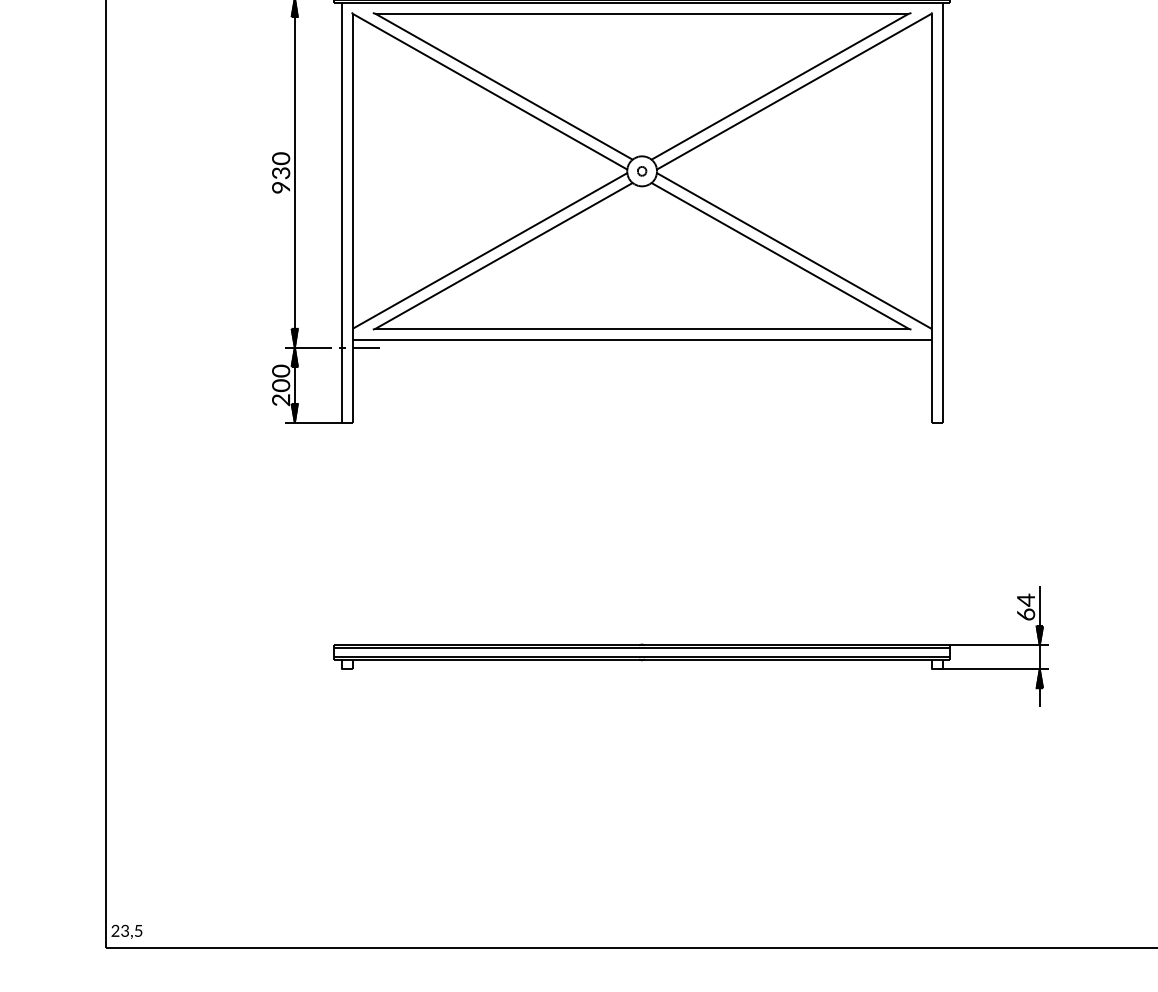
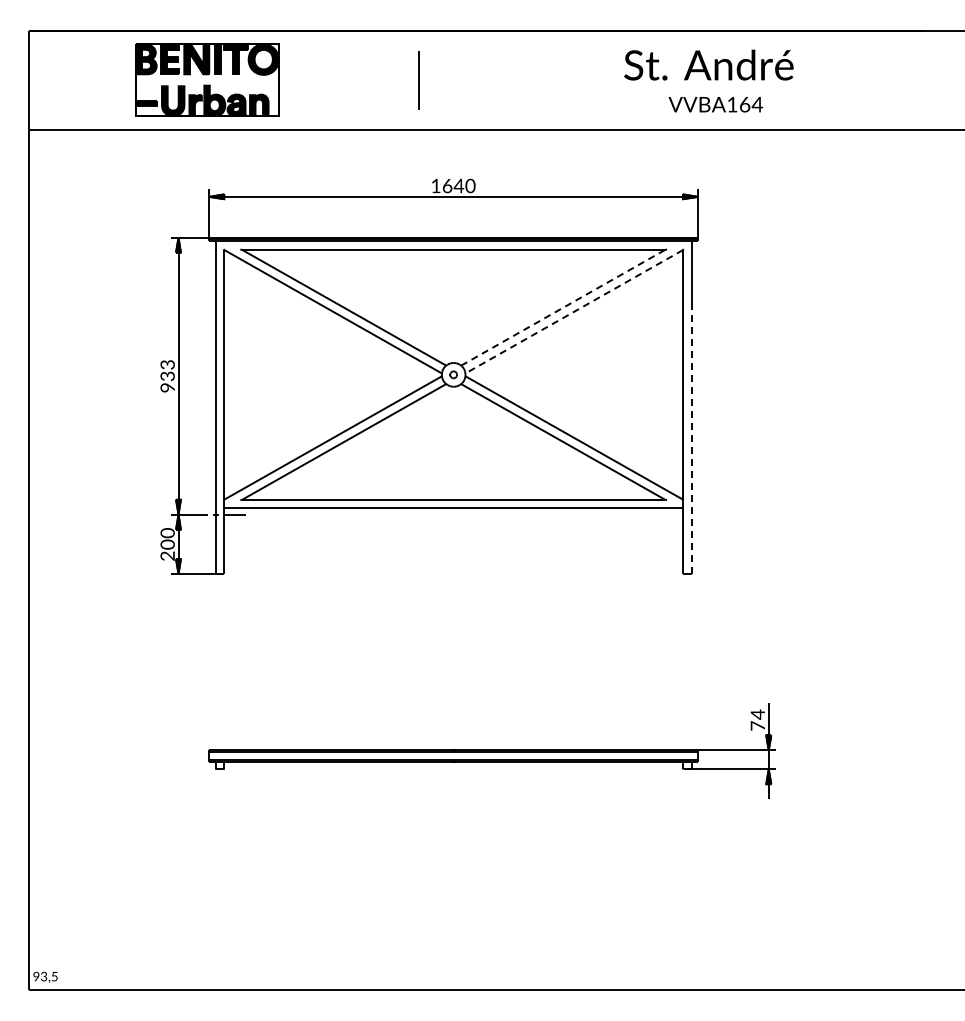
line: (780, 86) -> (563, 307), solid -> dashed
line: (794, 91) -> (574, 311), solid -> dashed
text: (280, 158) -> (167, 364), 930 -> 933
line: (942, 252) -> (691, 439), solid -> dashed
text: (1025, 613) -> (757, 725), 64 -> 74
text: (115, 931) -> (36, 977), 23,5 -> 93,5

